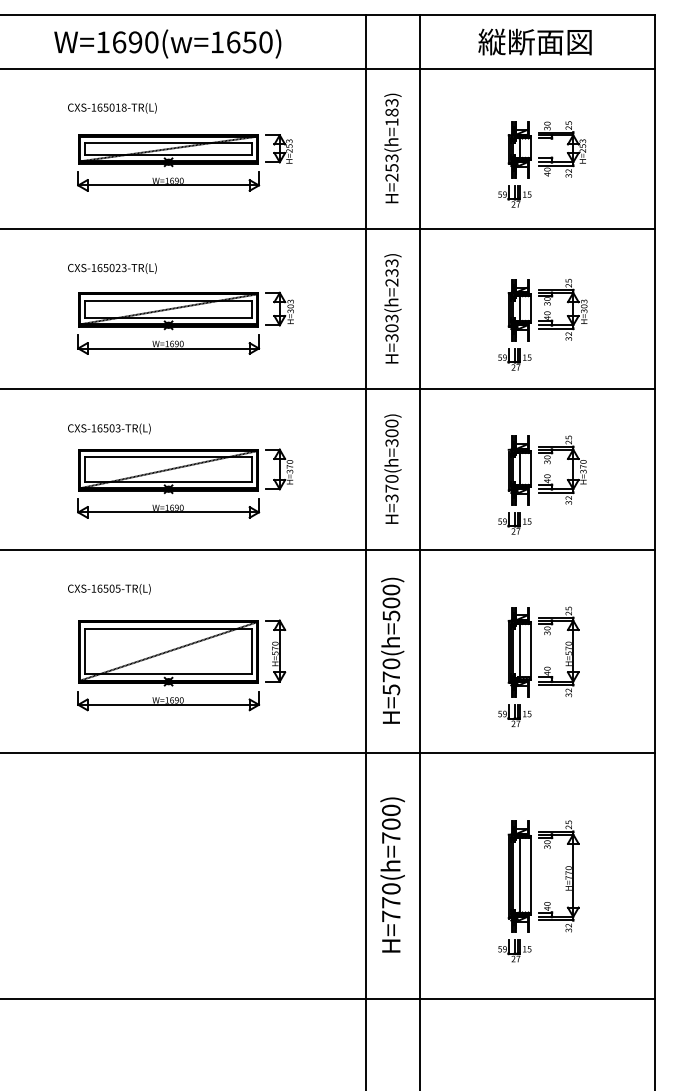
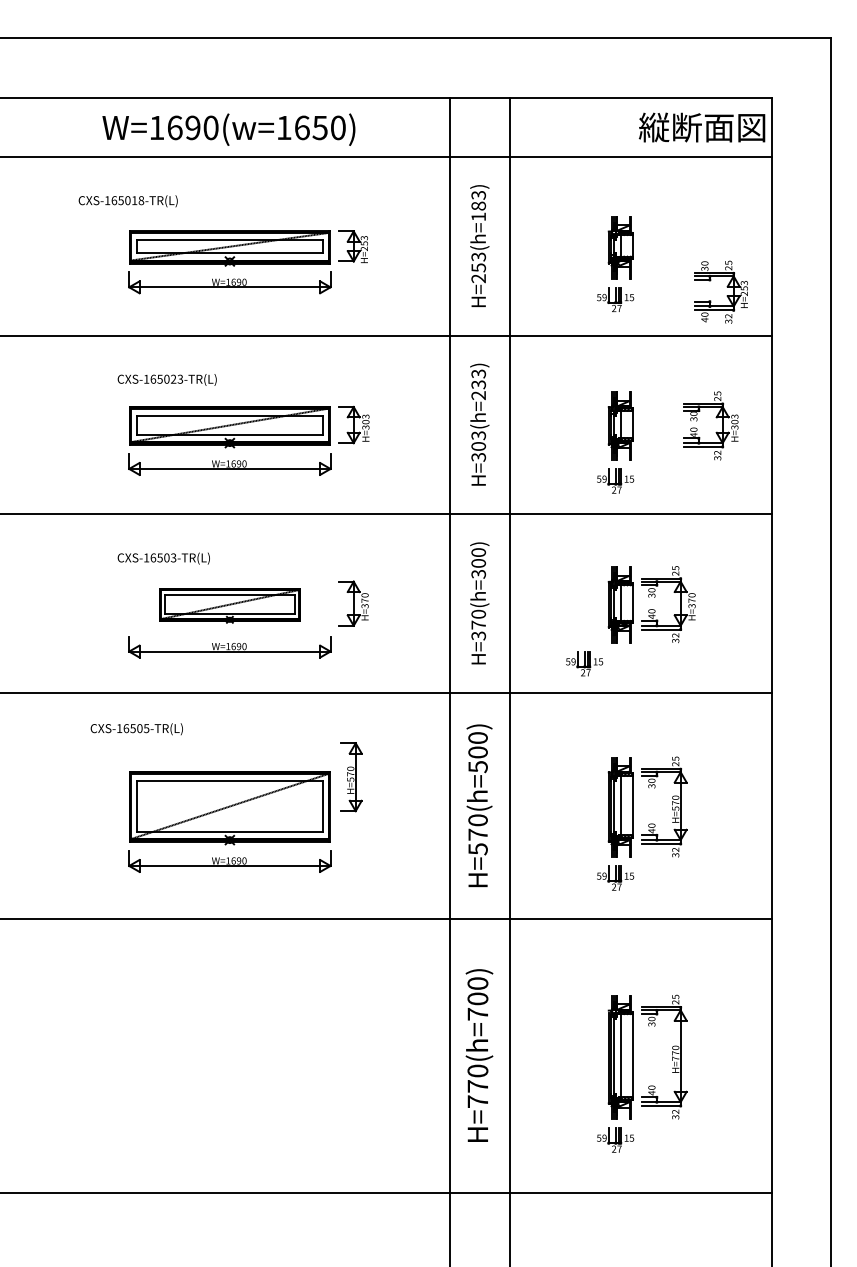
text: (534, 42) -> (701, 127), moved
text: (111, 108) -> (127, 201), moved
part: (566, 152) -> (726, 295), moved
part: (567, 314) -> (716, 431), moved
part: (168, 471) -> (229, 605), size x0.7
part: (514, 523) -> (584, 663), moved
text: (109, 589) -> (136, 729), moved
part: (276, 651) -> (351, 777), moved

